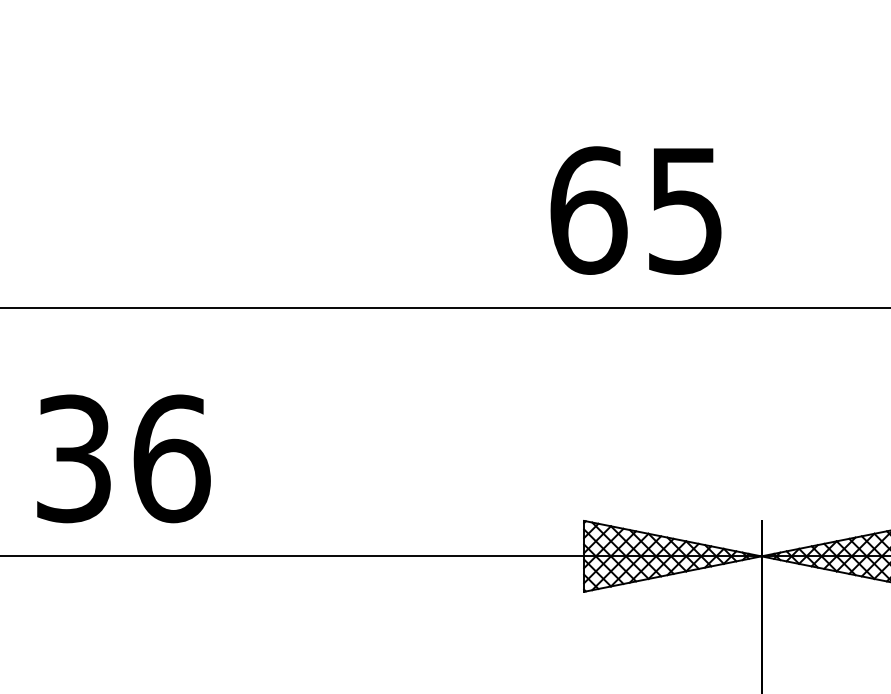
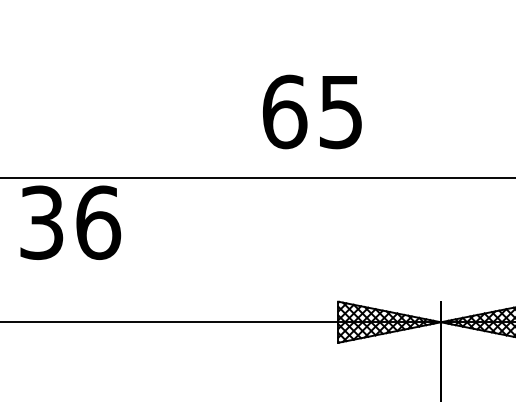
text: (636, 209) -> (312, 111), moved
text: (123, 458) -> (70, 222), moved

